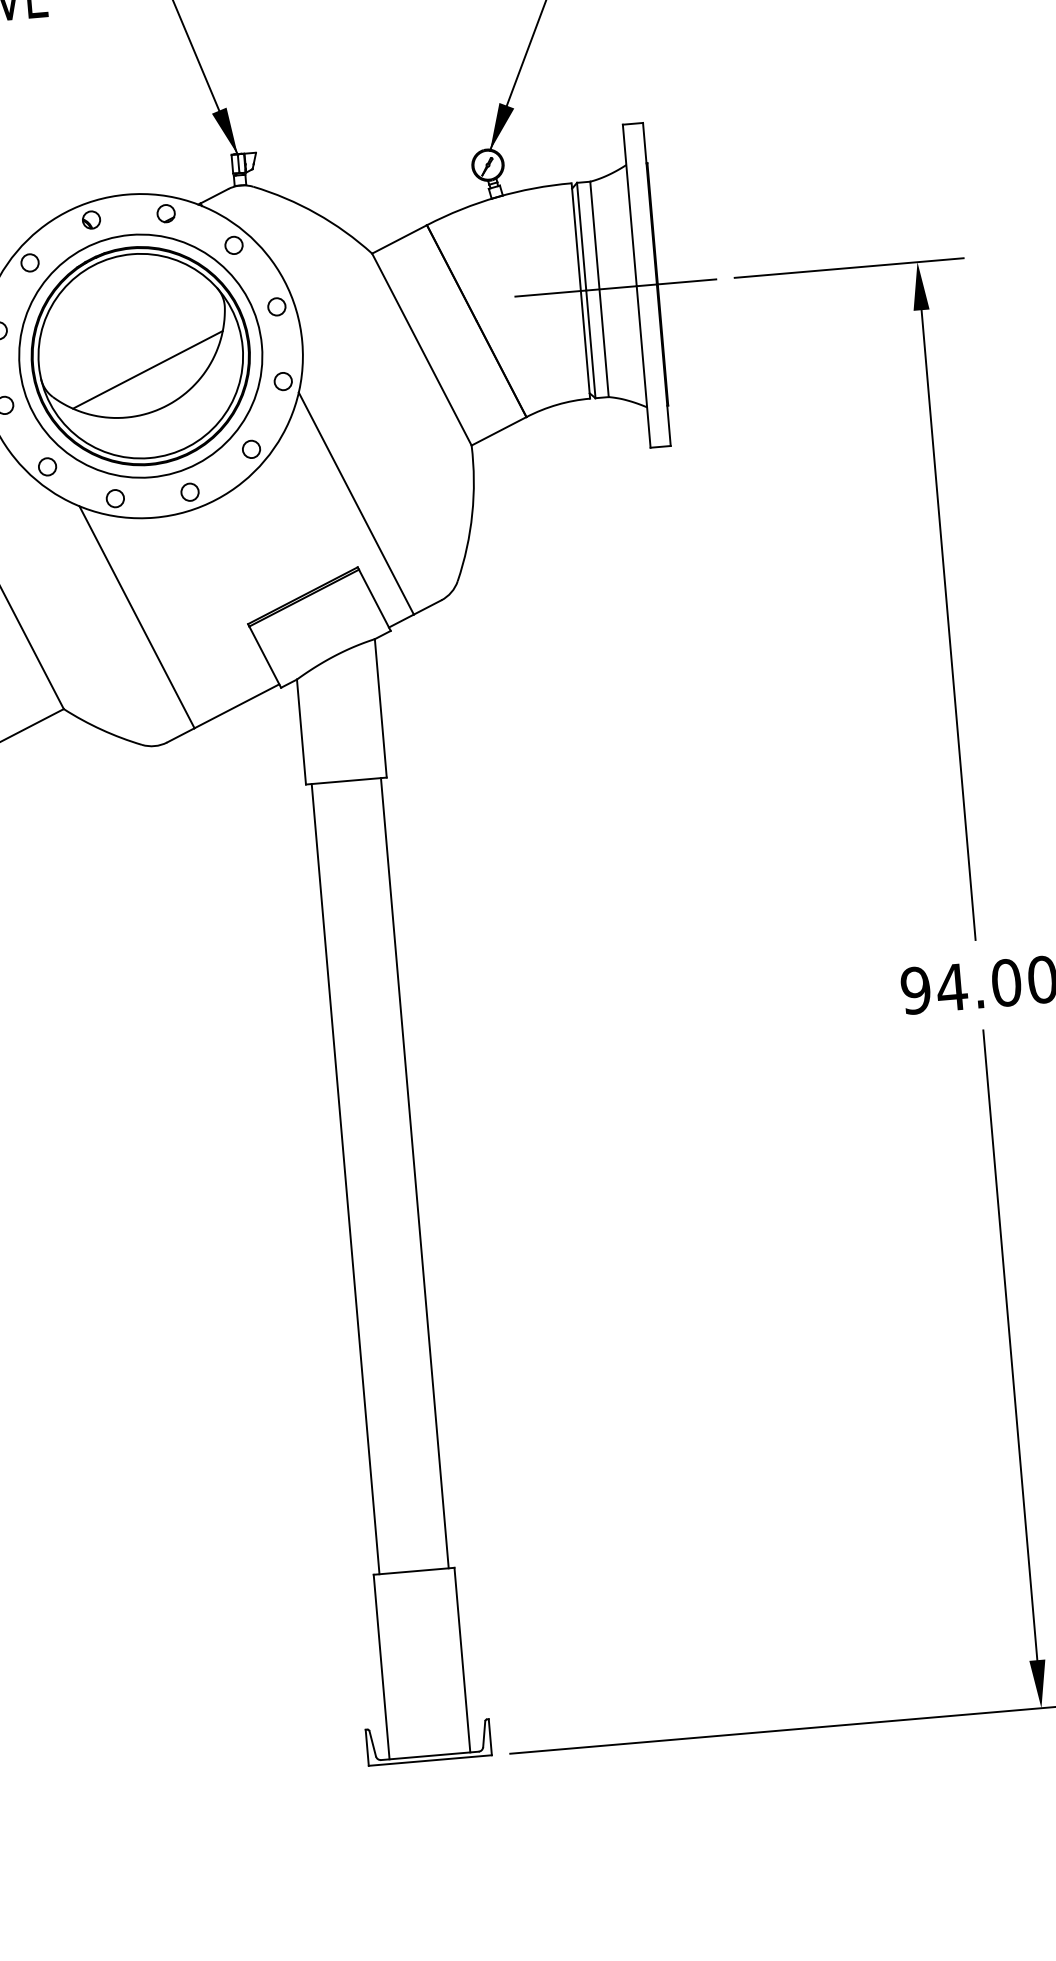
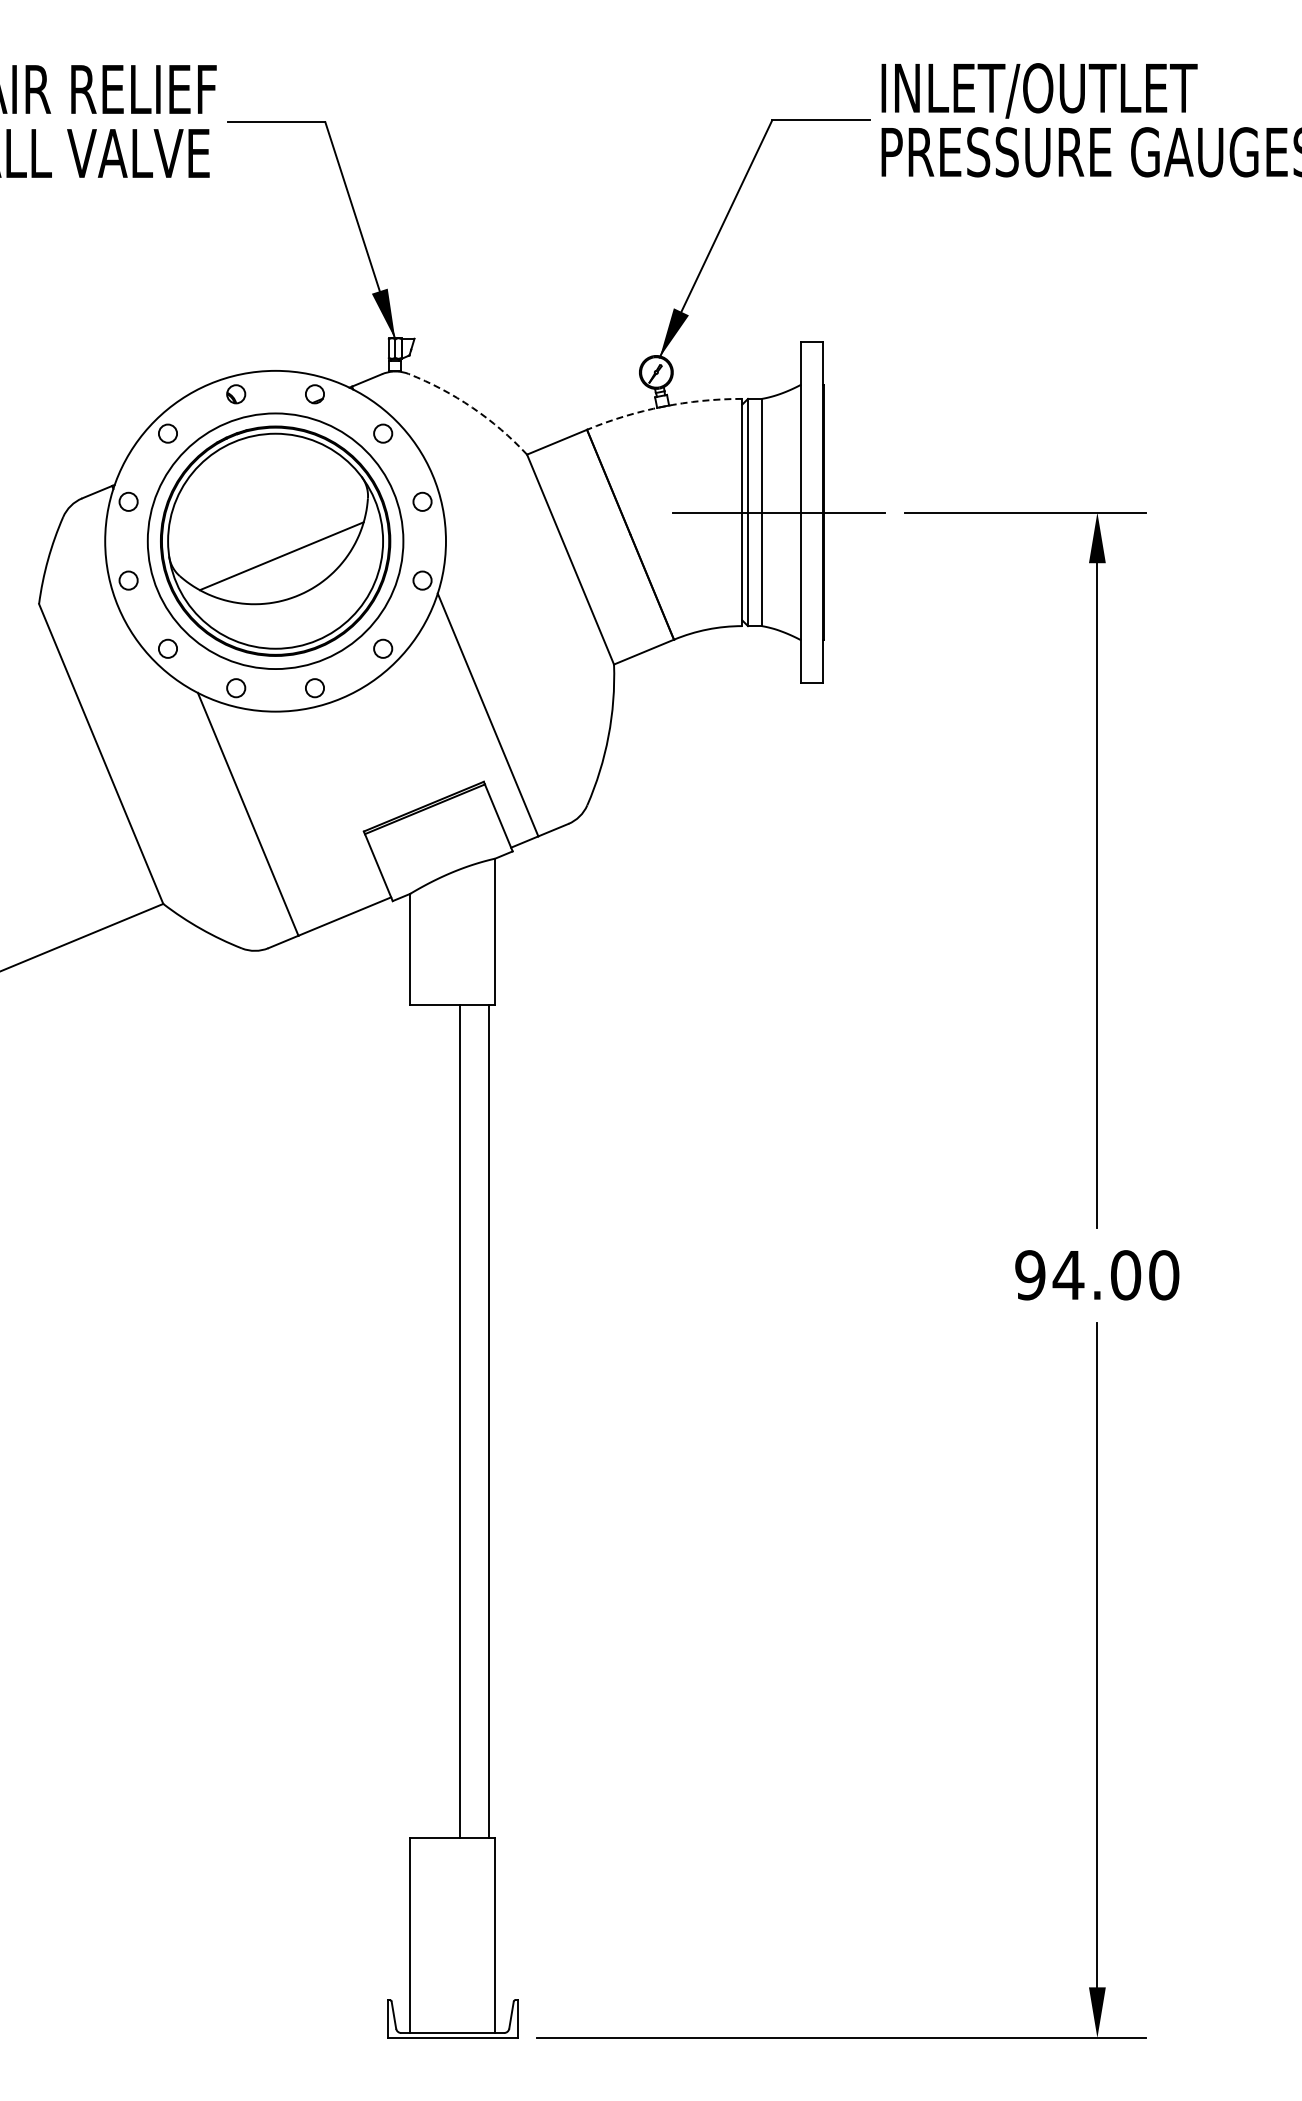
arc: (497, 196) -> (663, 406), solid -> dashed
arc: (316, 213) -> (472, 407), solid -> dashed
line: (345, 1179) -> (460, 1421), moved

